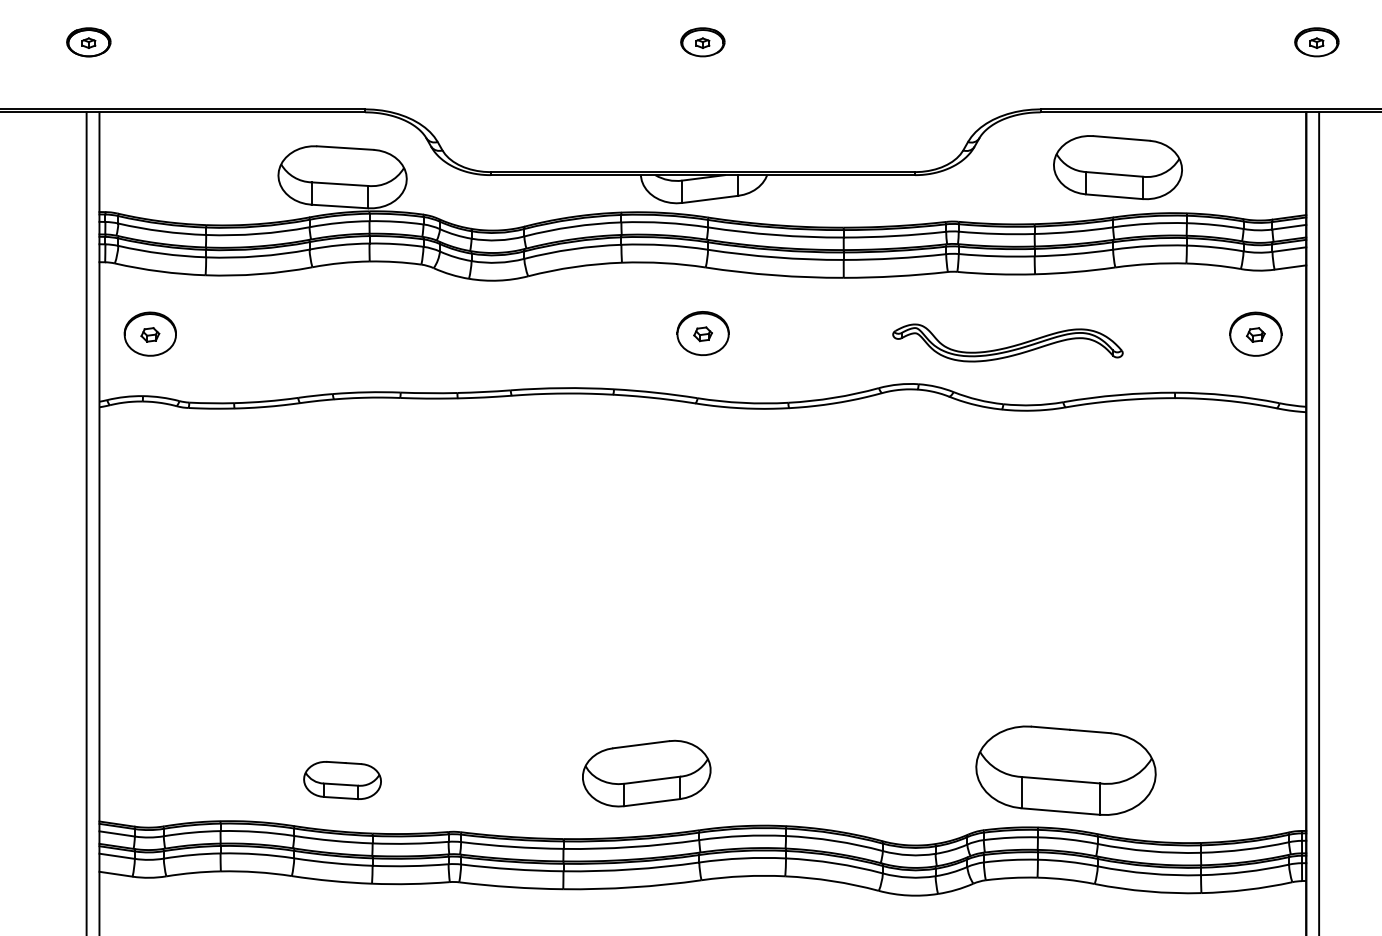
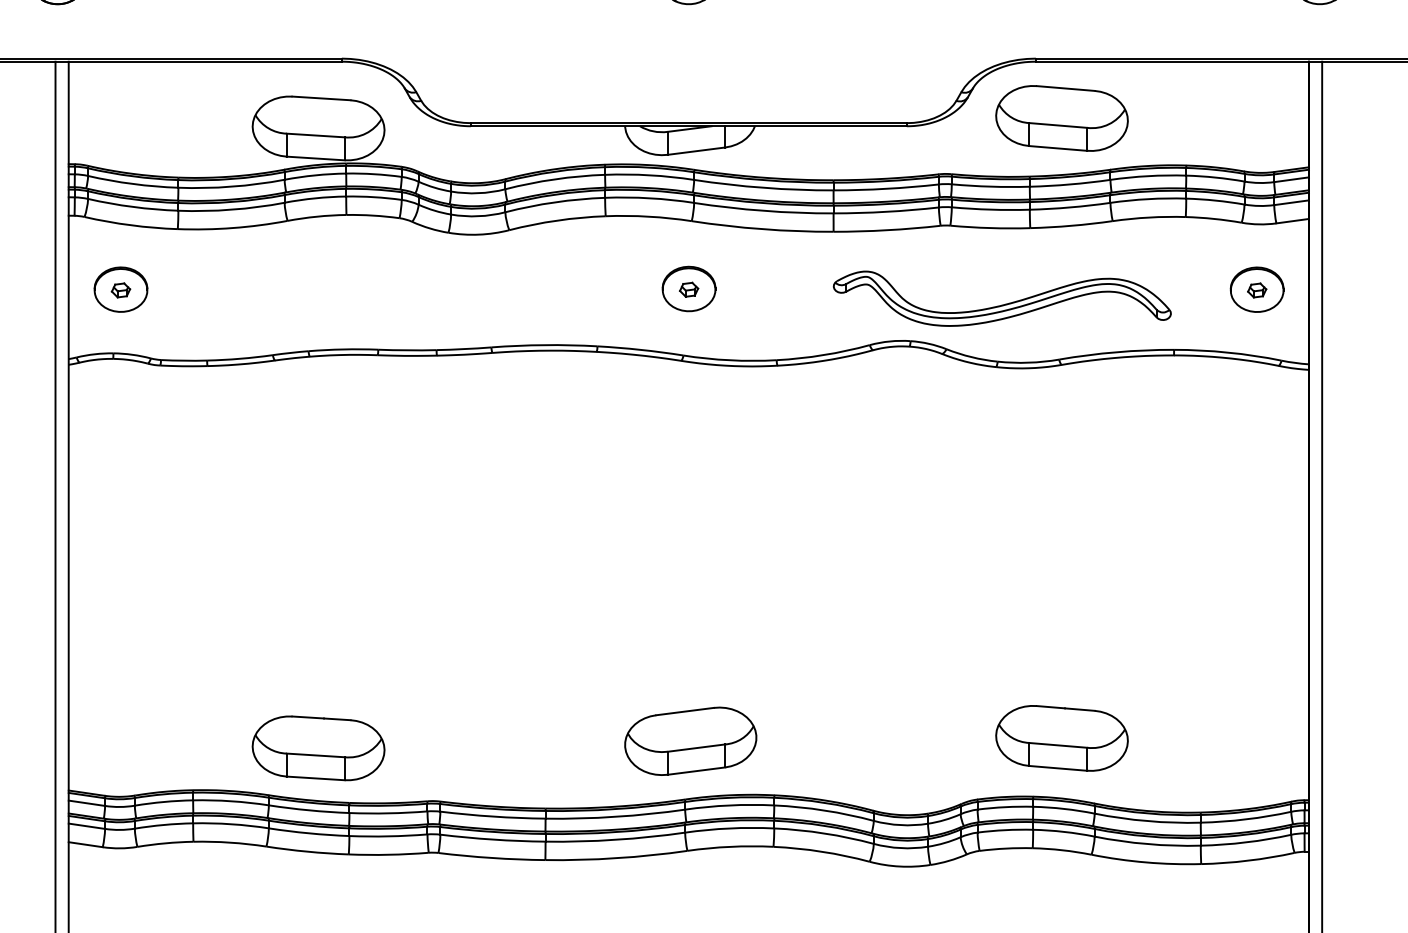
part: (1117, 167) -> (1061, 118), moved
part: (1007, 342) -> (1001, 298), size x1.43
part: (1065, 770) -> (1061, 738), size x0.71
part: (646, 773) -> (690, 741), moved
part: (342, 780) -> (318, 748), size x1.67

